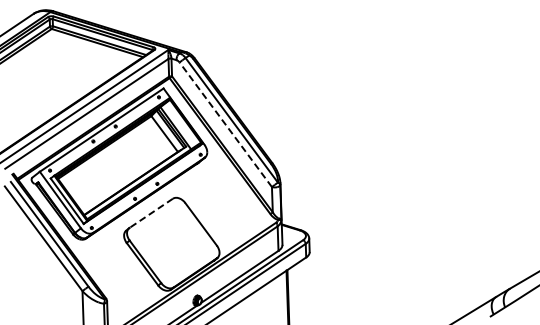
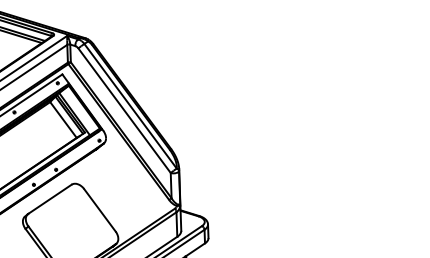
line: (225, 124) -> (124, 110), dashed -> solid
line: (150, 213) -> (49, 199), dashed -> solid

